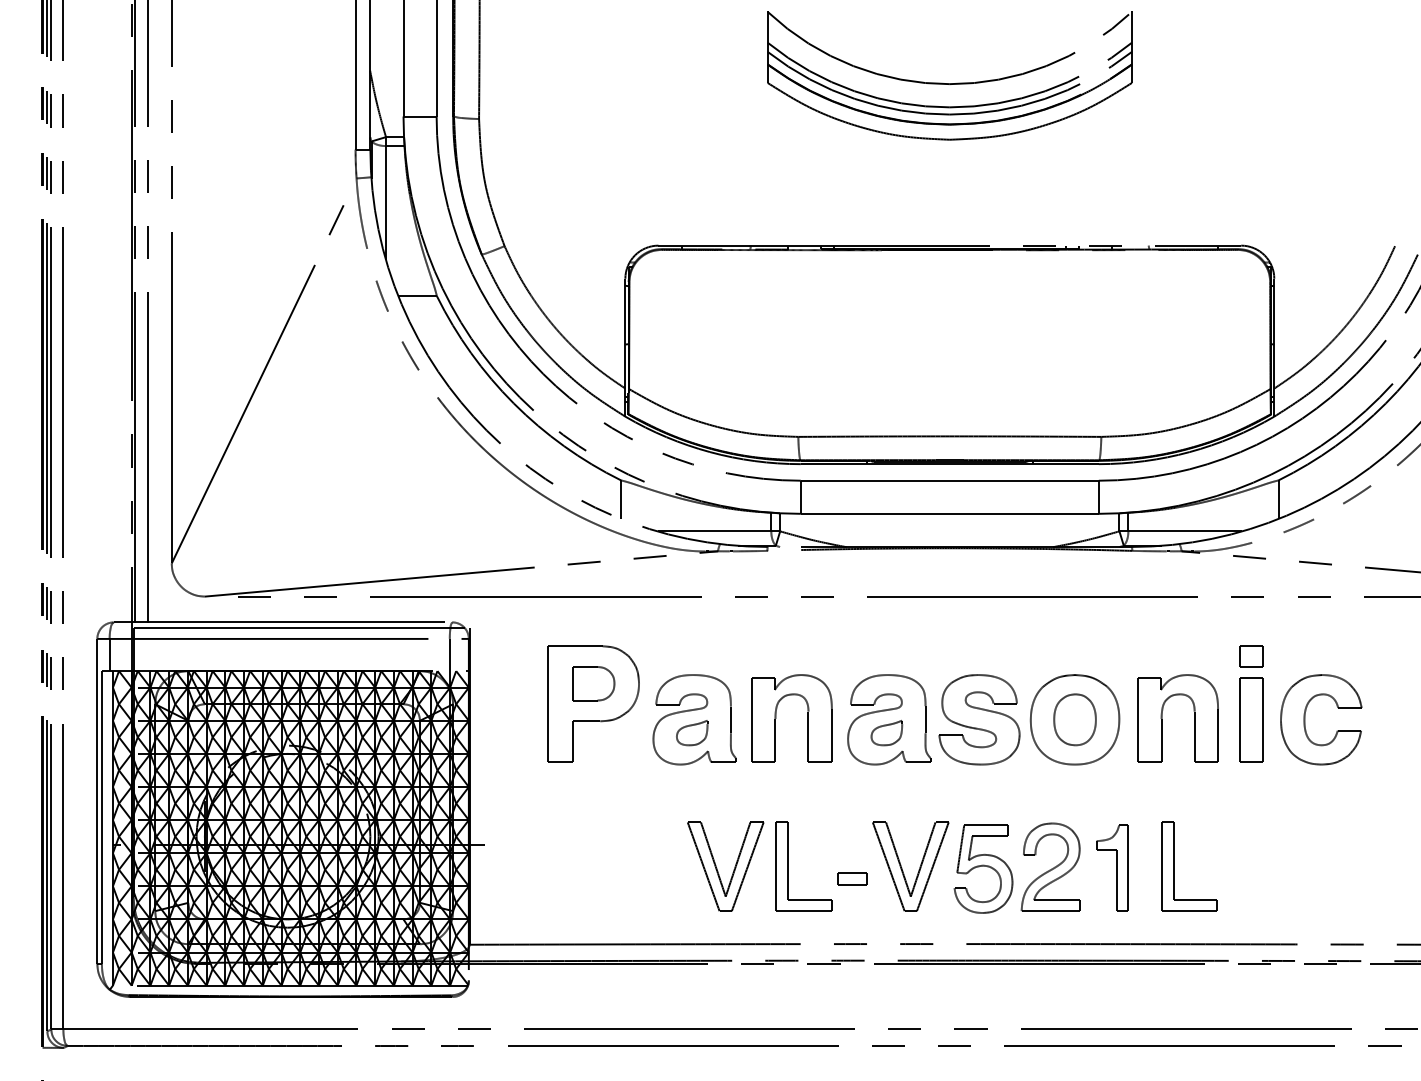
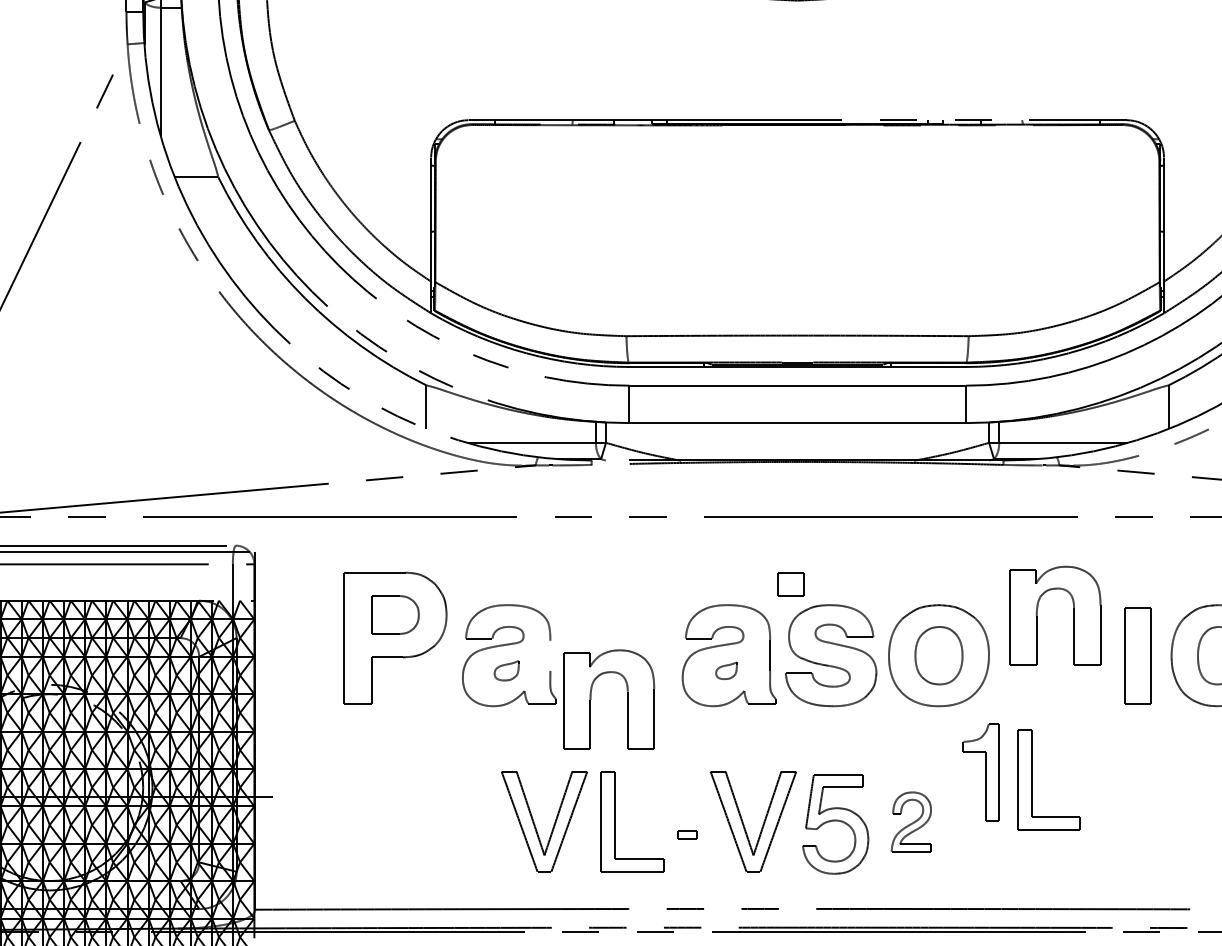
part: (1251, 656) -> (791, 584), moved
part: (776, 718) -> (591, 699), moved
part: (1162, 718) -> (1037, 615), moved
line: (730, 719) -> (549, 655), removed
part: (692, 733) -> (506, 671), size x0.7
part: (886, 733) -> (726, 671), size x0.6
part: (1050, 866) -> (911, 821), size x0.6
part: (1174, 866) -> (1032, 779), moved
part: (1112, 867) -> (981, 771), moved
part: (852, 878) -> (687, 834), size x0.6

